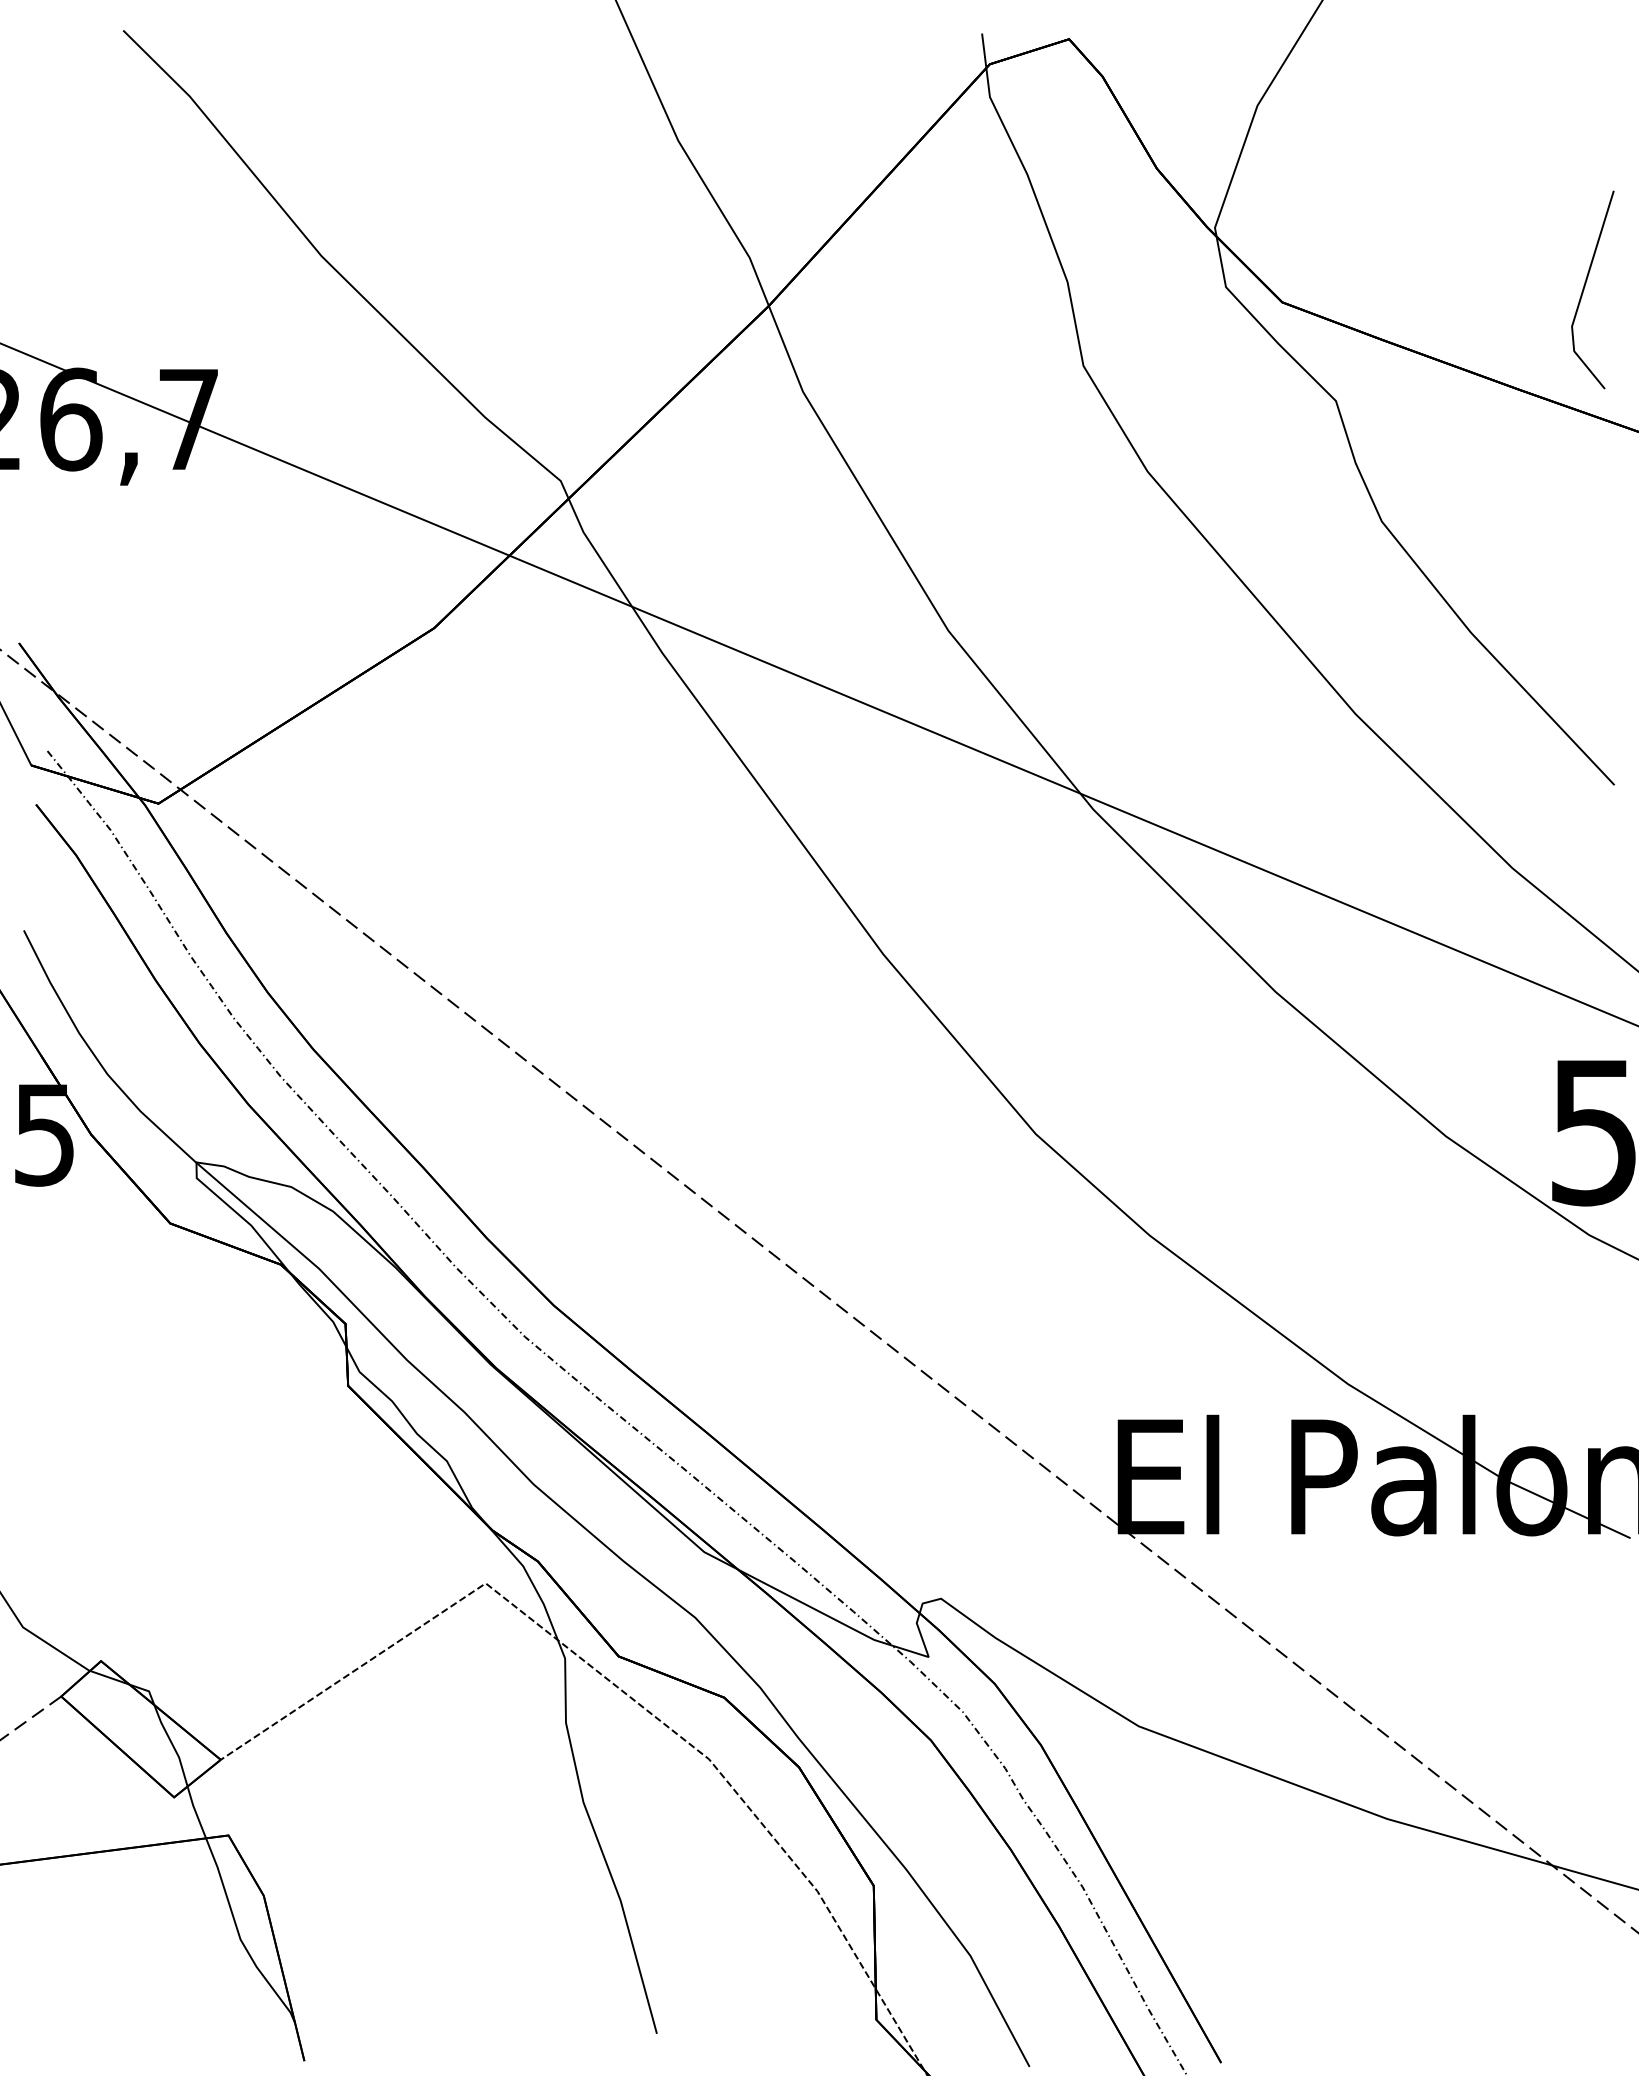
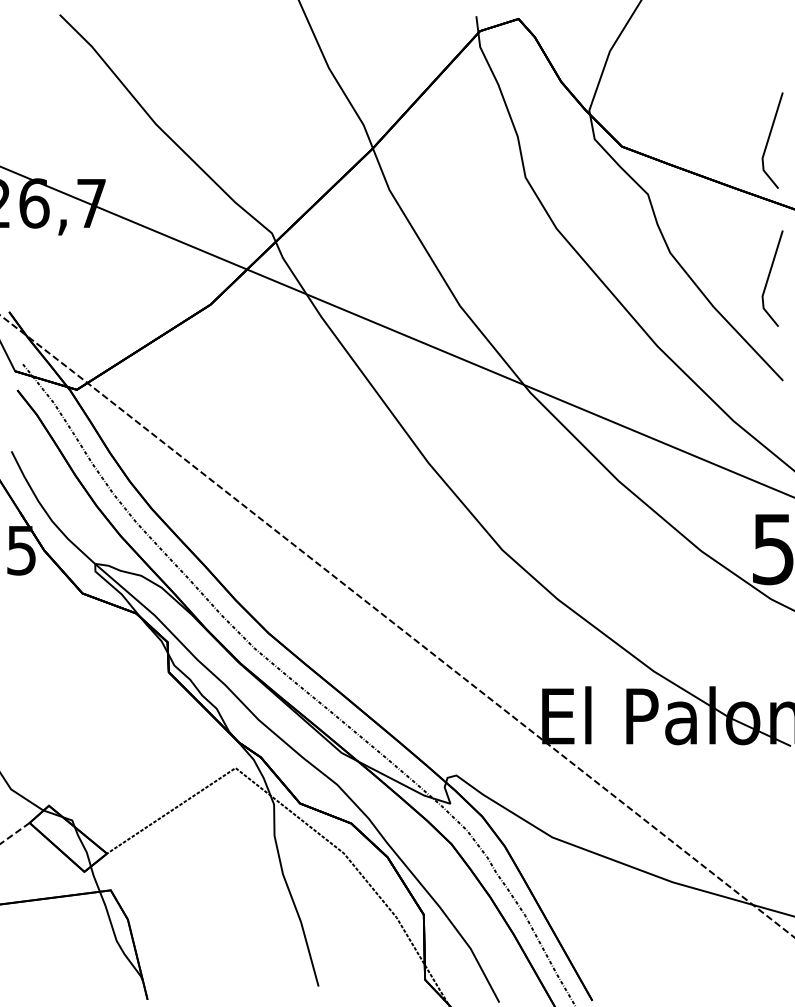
part: (1592, 574) -> (772, 278), added

